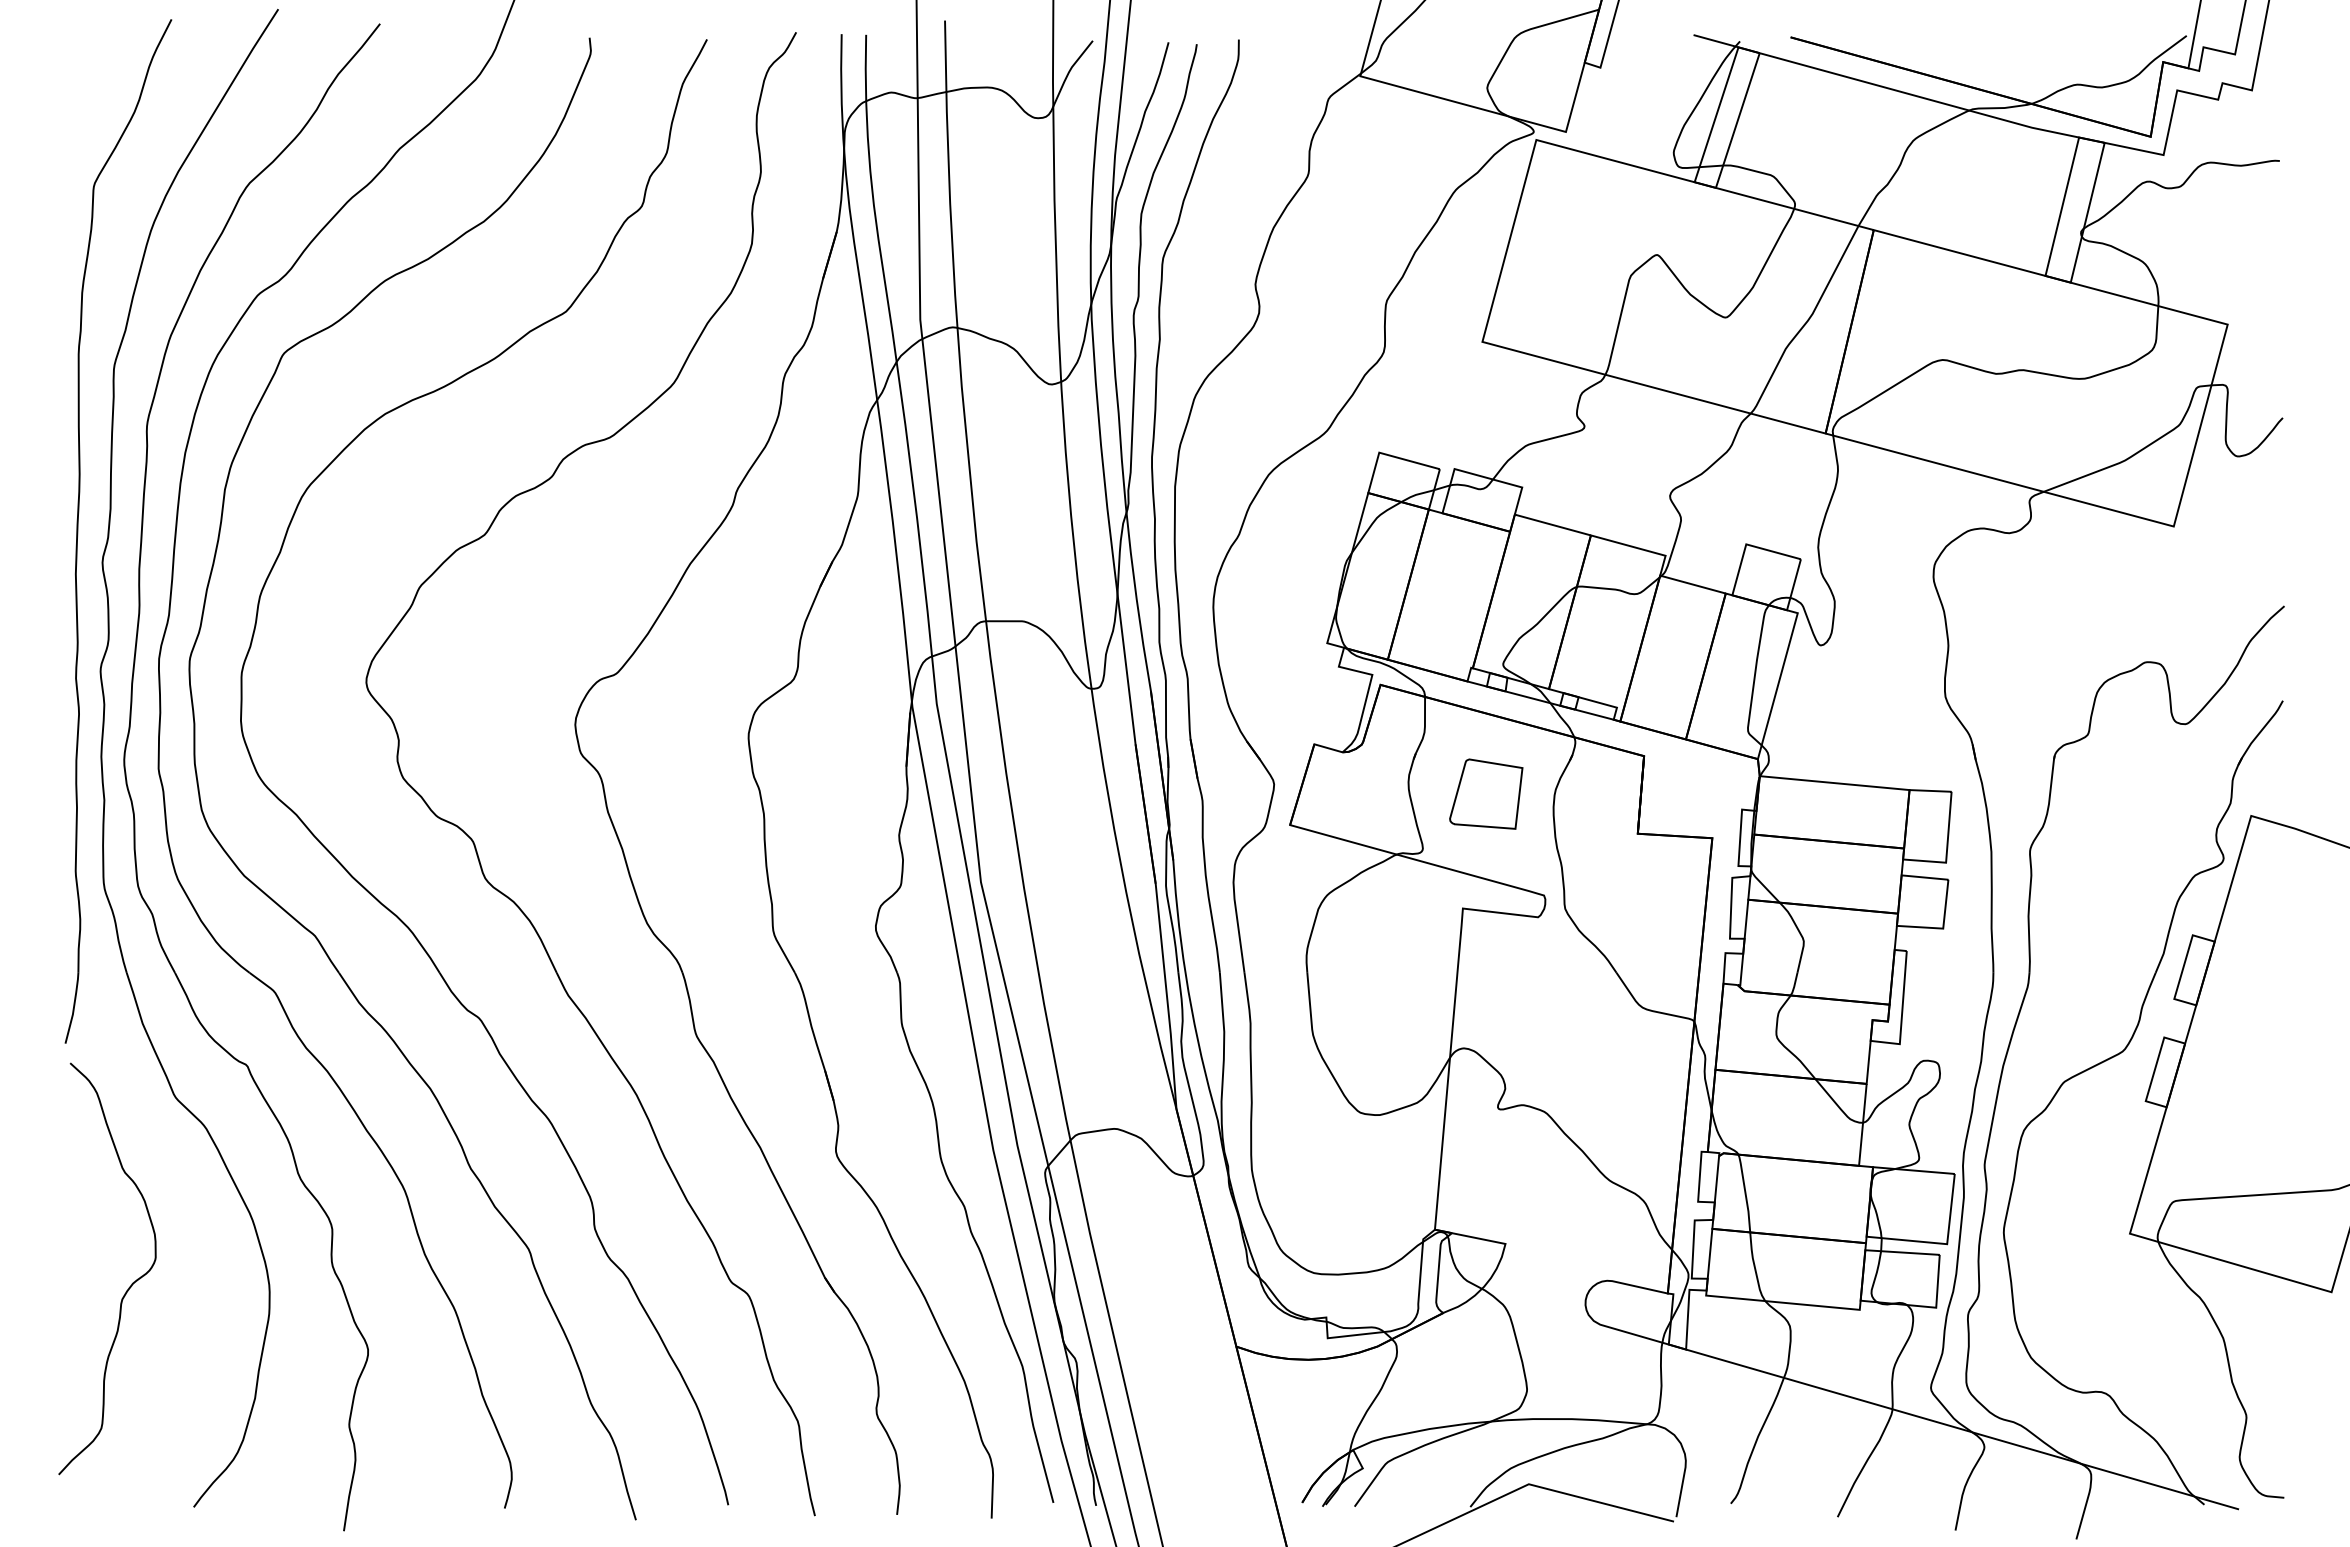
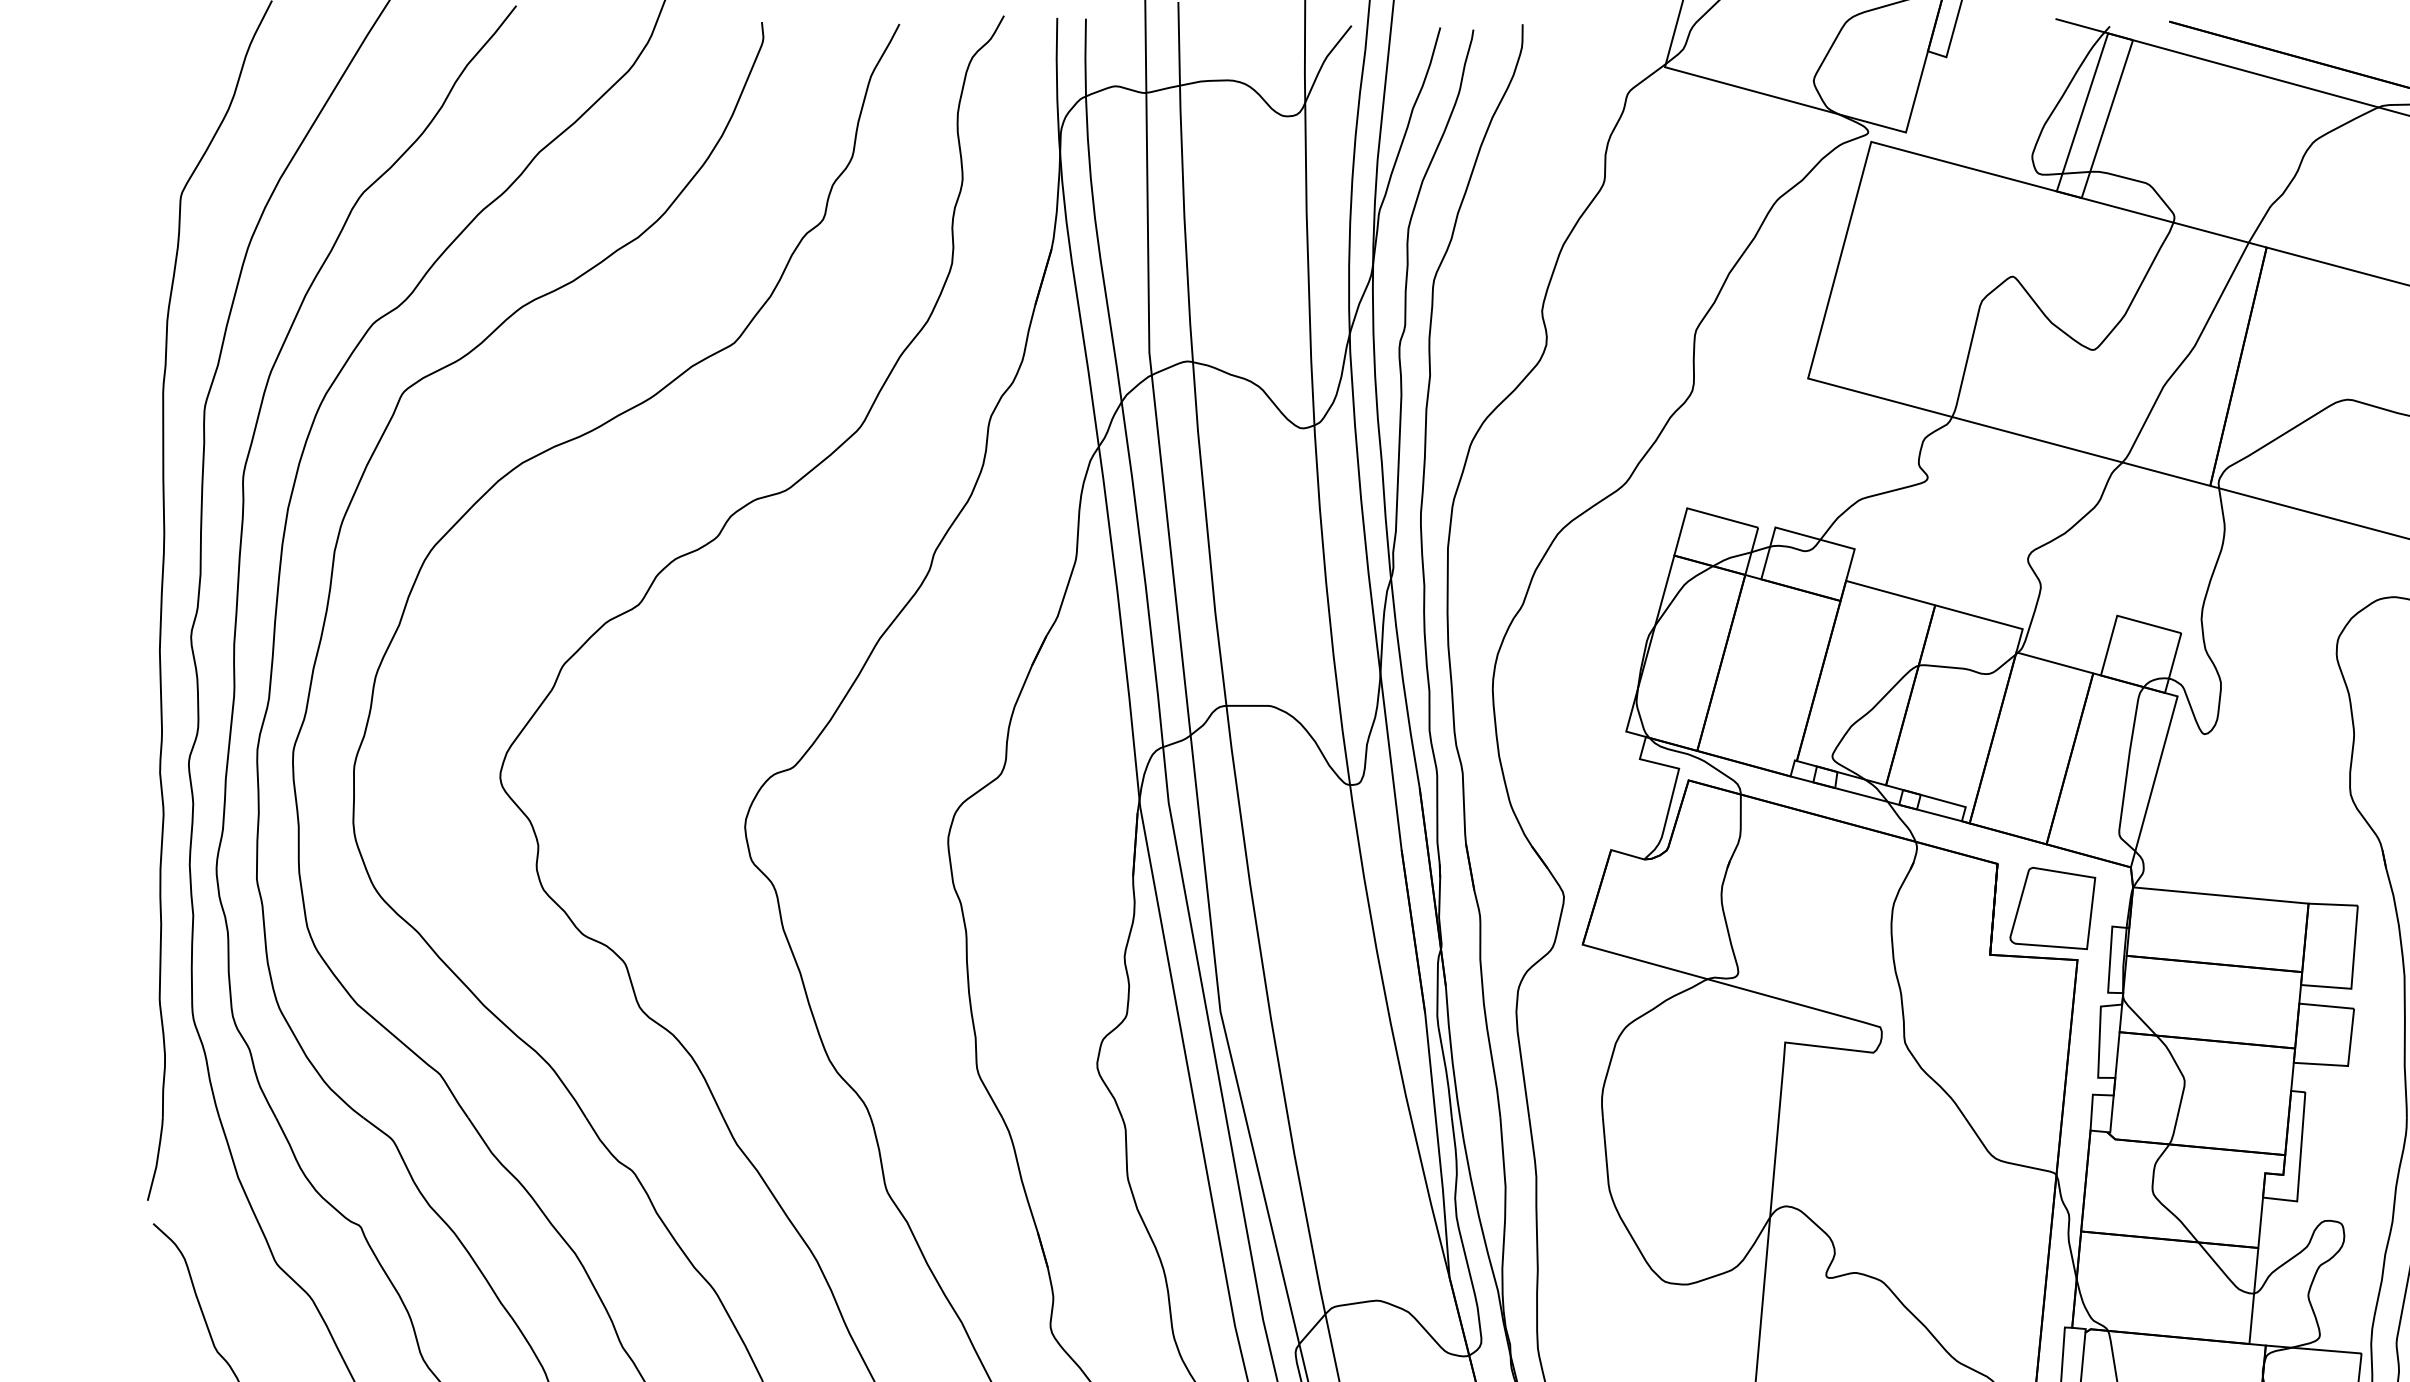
part: (1486, 793) -> (2053, 907), moved

